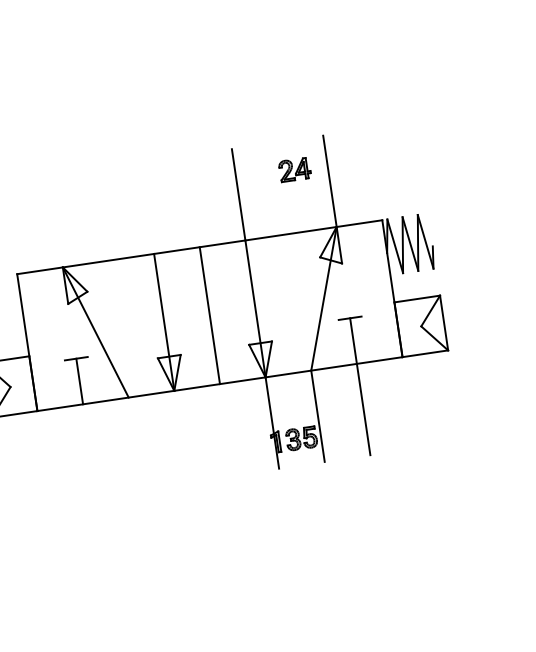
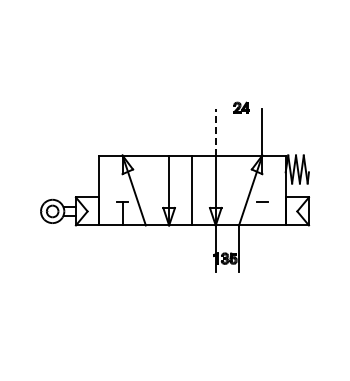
part: (294, 169) -> (241, 107), moved
line: (237, 193) -> (215, 131), solid -> dashed
line: (360, 387) -> (262, 237), removed

